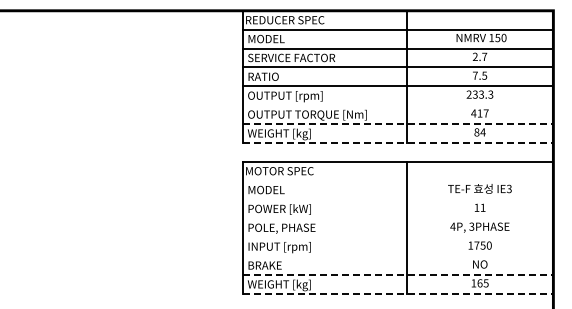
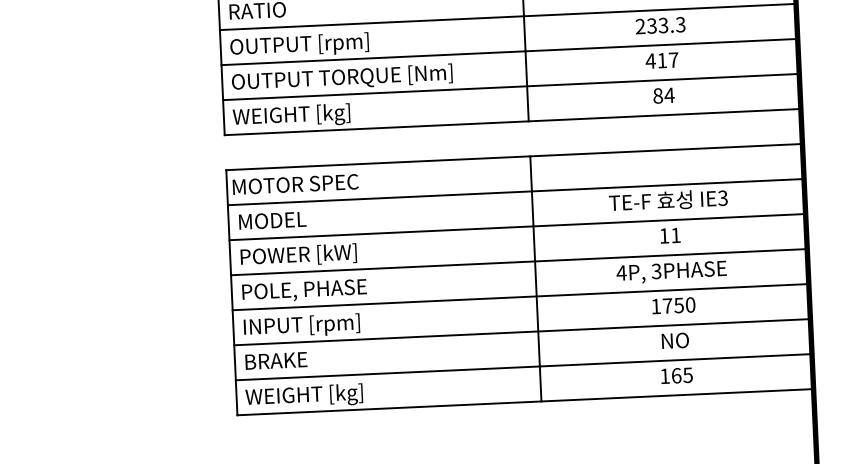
line: (397, 105) -> (508, 52), added
line: (398, 124) -> (511, 87), dashed -> solid
line: (398, 142) -> (513, 121), dashed -> solid
line: (397, 180) -> (514, 191), added
line: (397, 199) -> (516, 227), added
line: (397, 218) -> (517, 262), added
line: (397, 237) -> (519, 297), added
line: (397, 256) -> (521, 332), added
line: (398, 275) -> (524, 368), dashed -> solid
line: (398, 293) -> (526, 401), dashed -> solid

